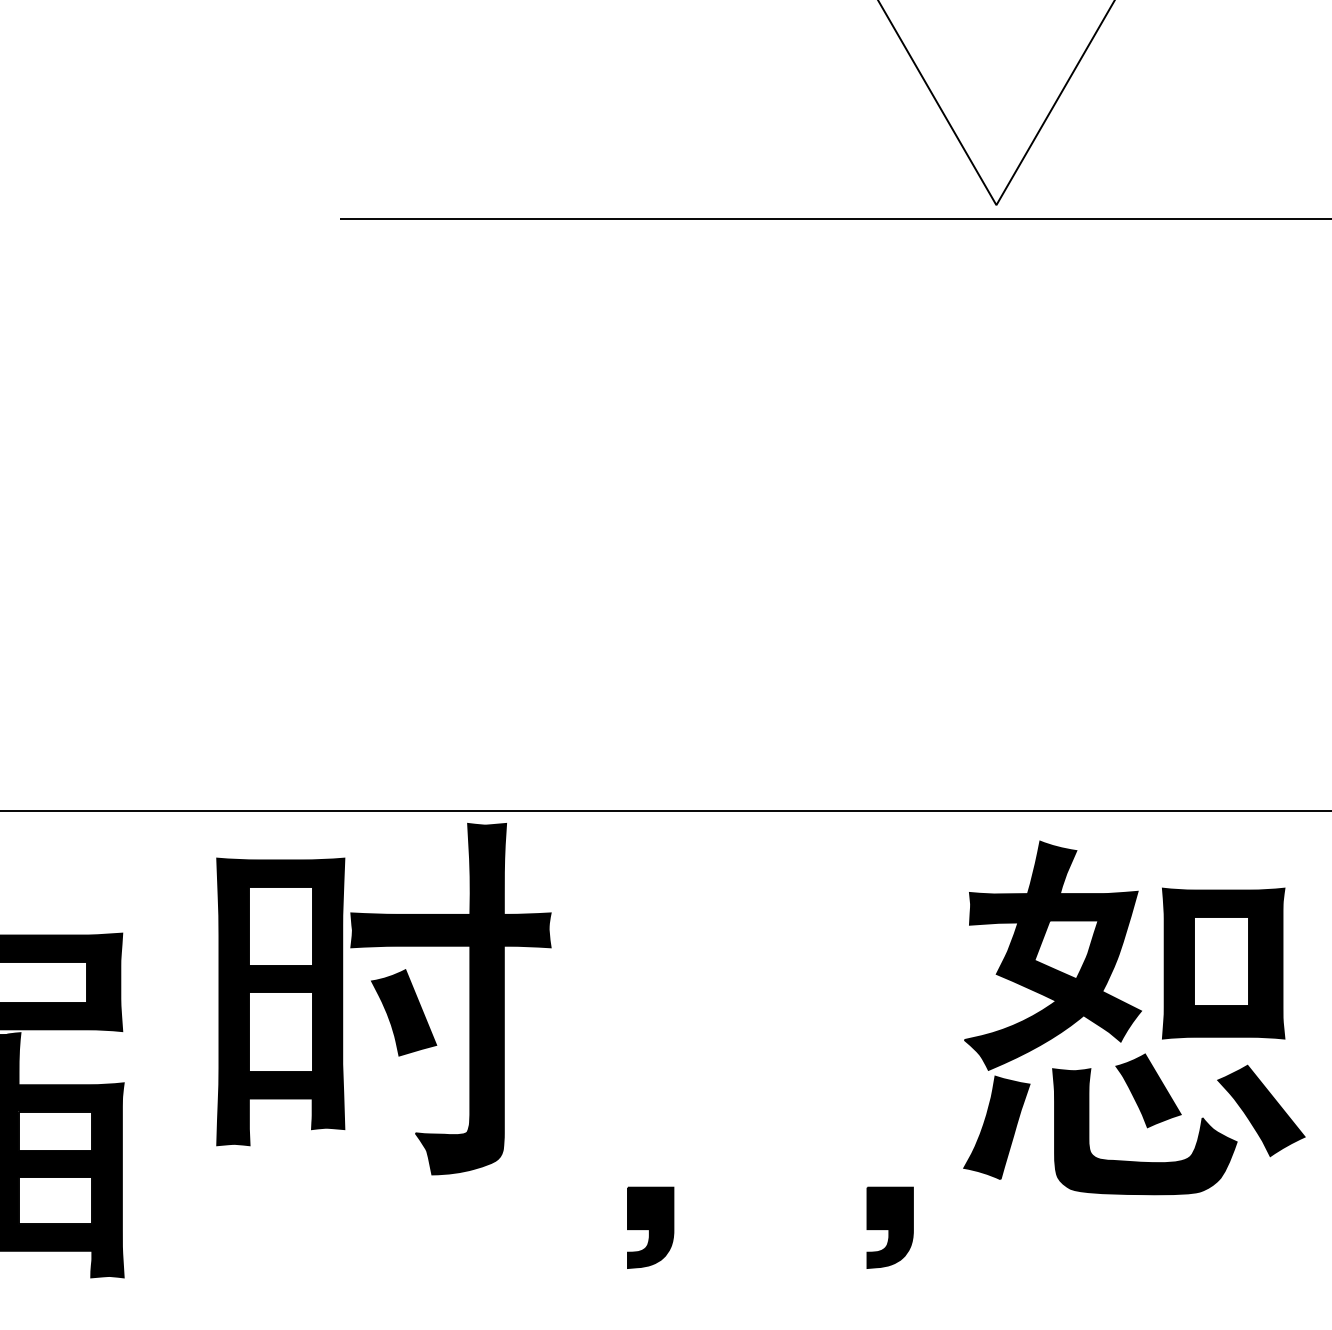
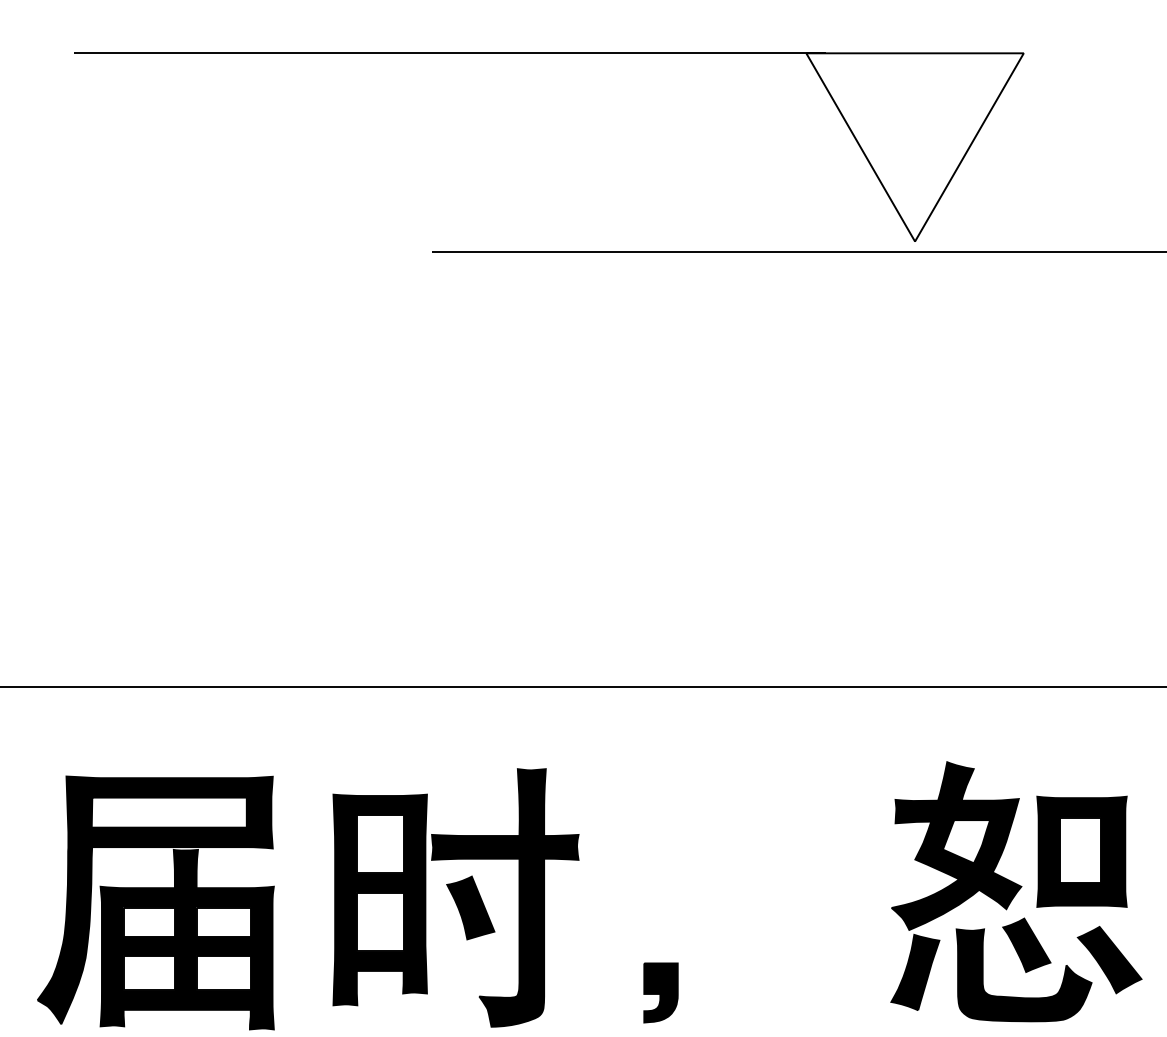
part: (383, 998) -> (455, 897), moved
part: (1134, 1017) -> (1016, 891), moved
part: (889, 1227) -> (836, 992), removed

